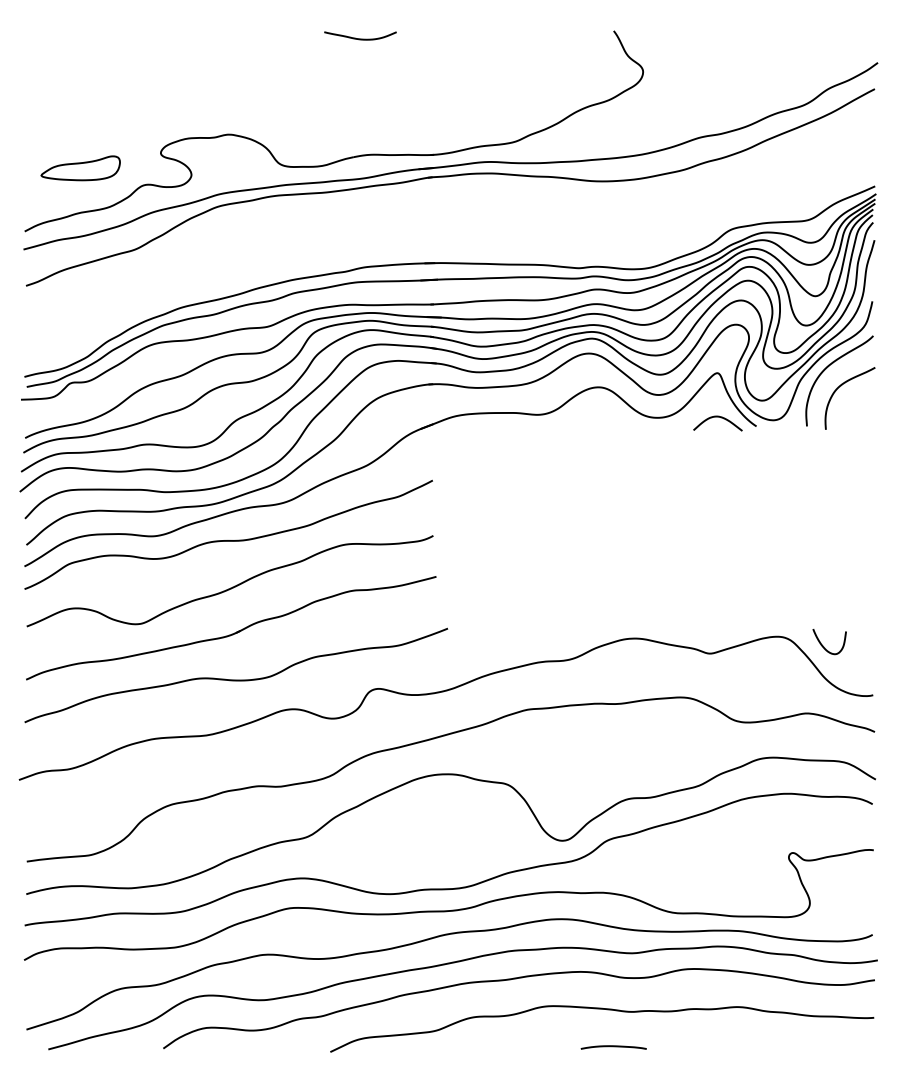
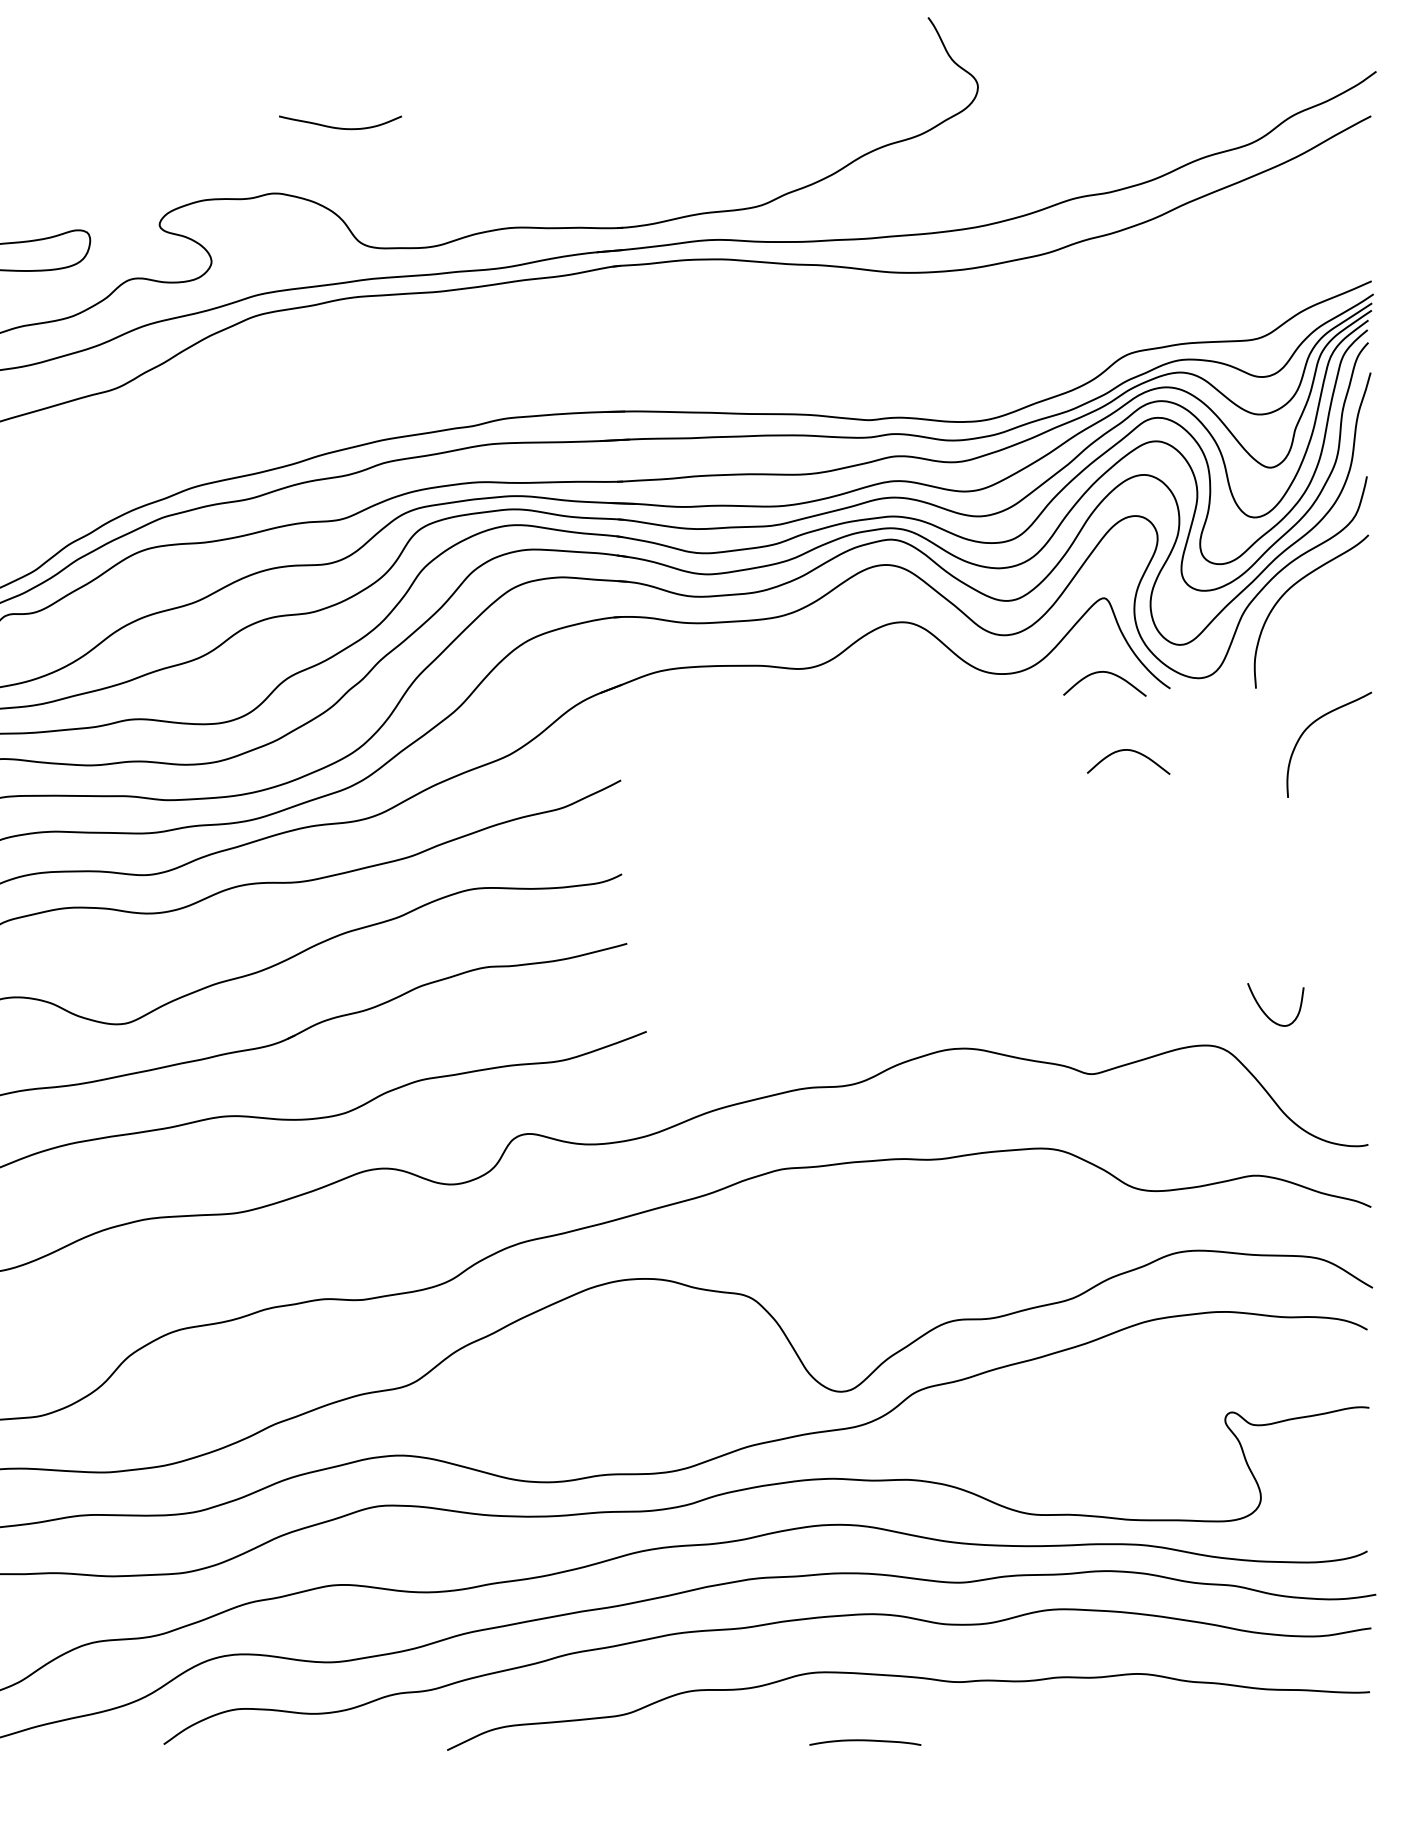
curve: (360, 38) -> (340, 127), moved
curve: (841, 386) -> (1314, 724), moved
curve: (731, 463) -> (1127, 751), added
curve: (824, 646) -> (1267, 1012), moved
curve: (613, 1047) -> (864, 1742), moved

